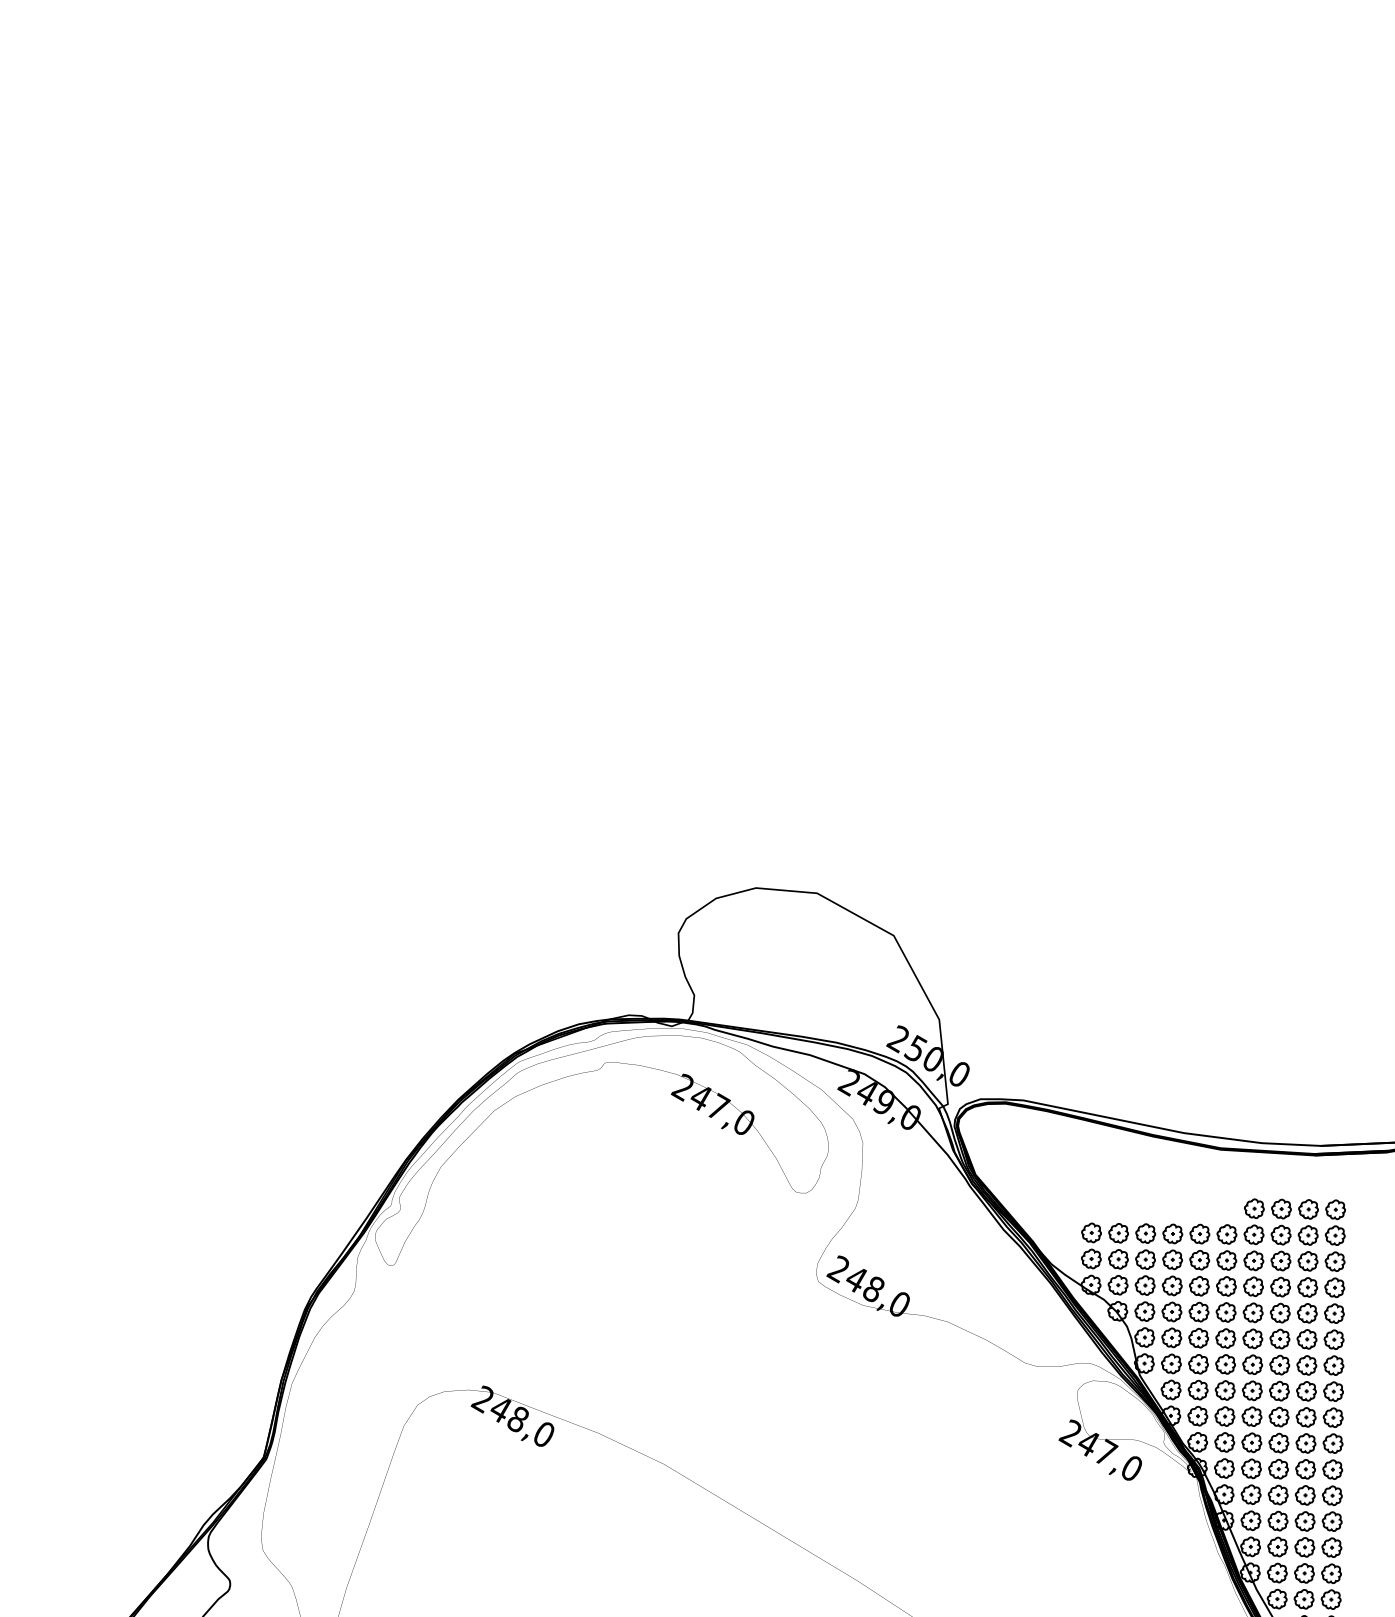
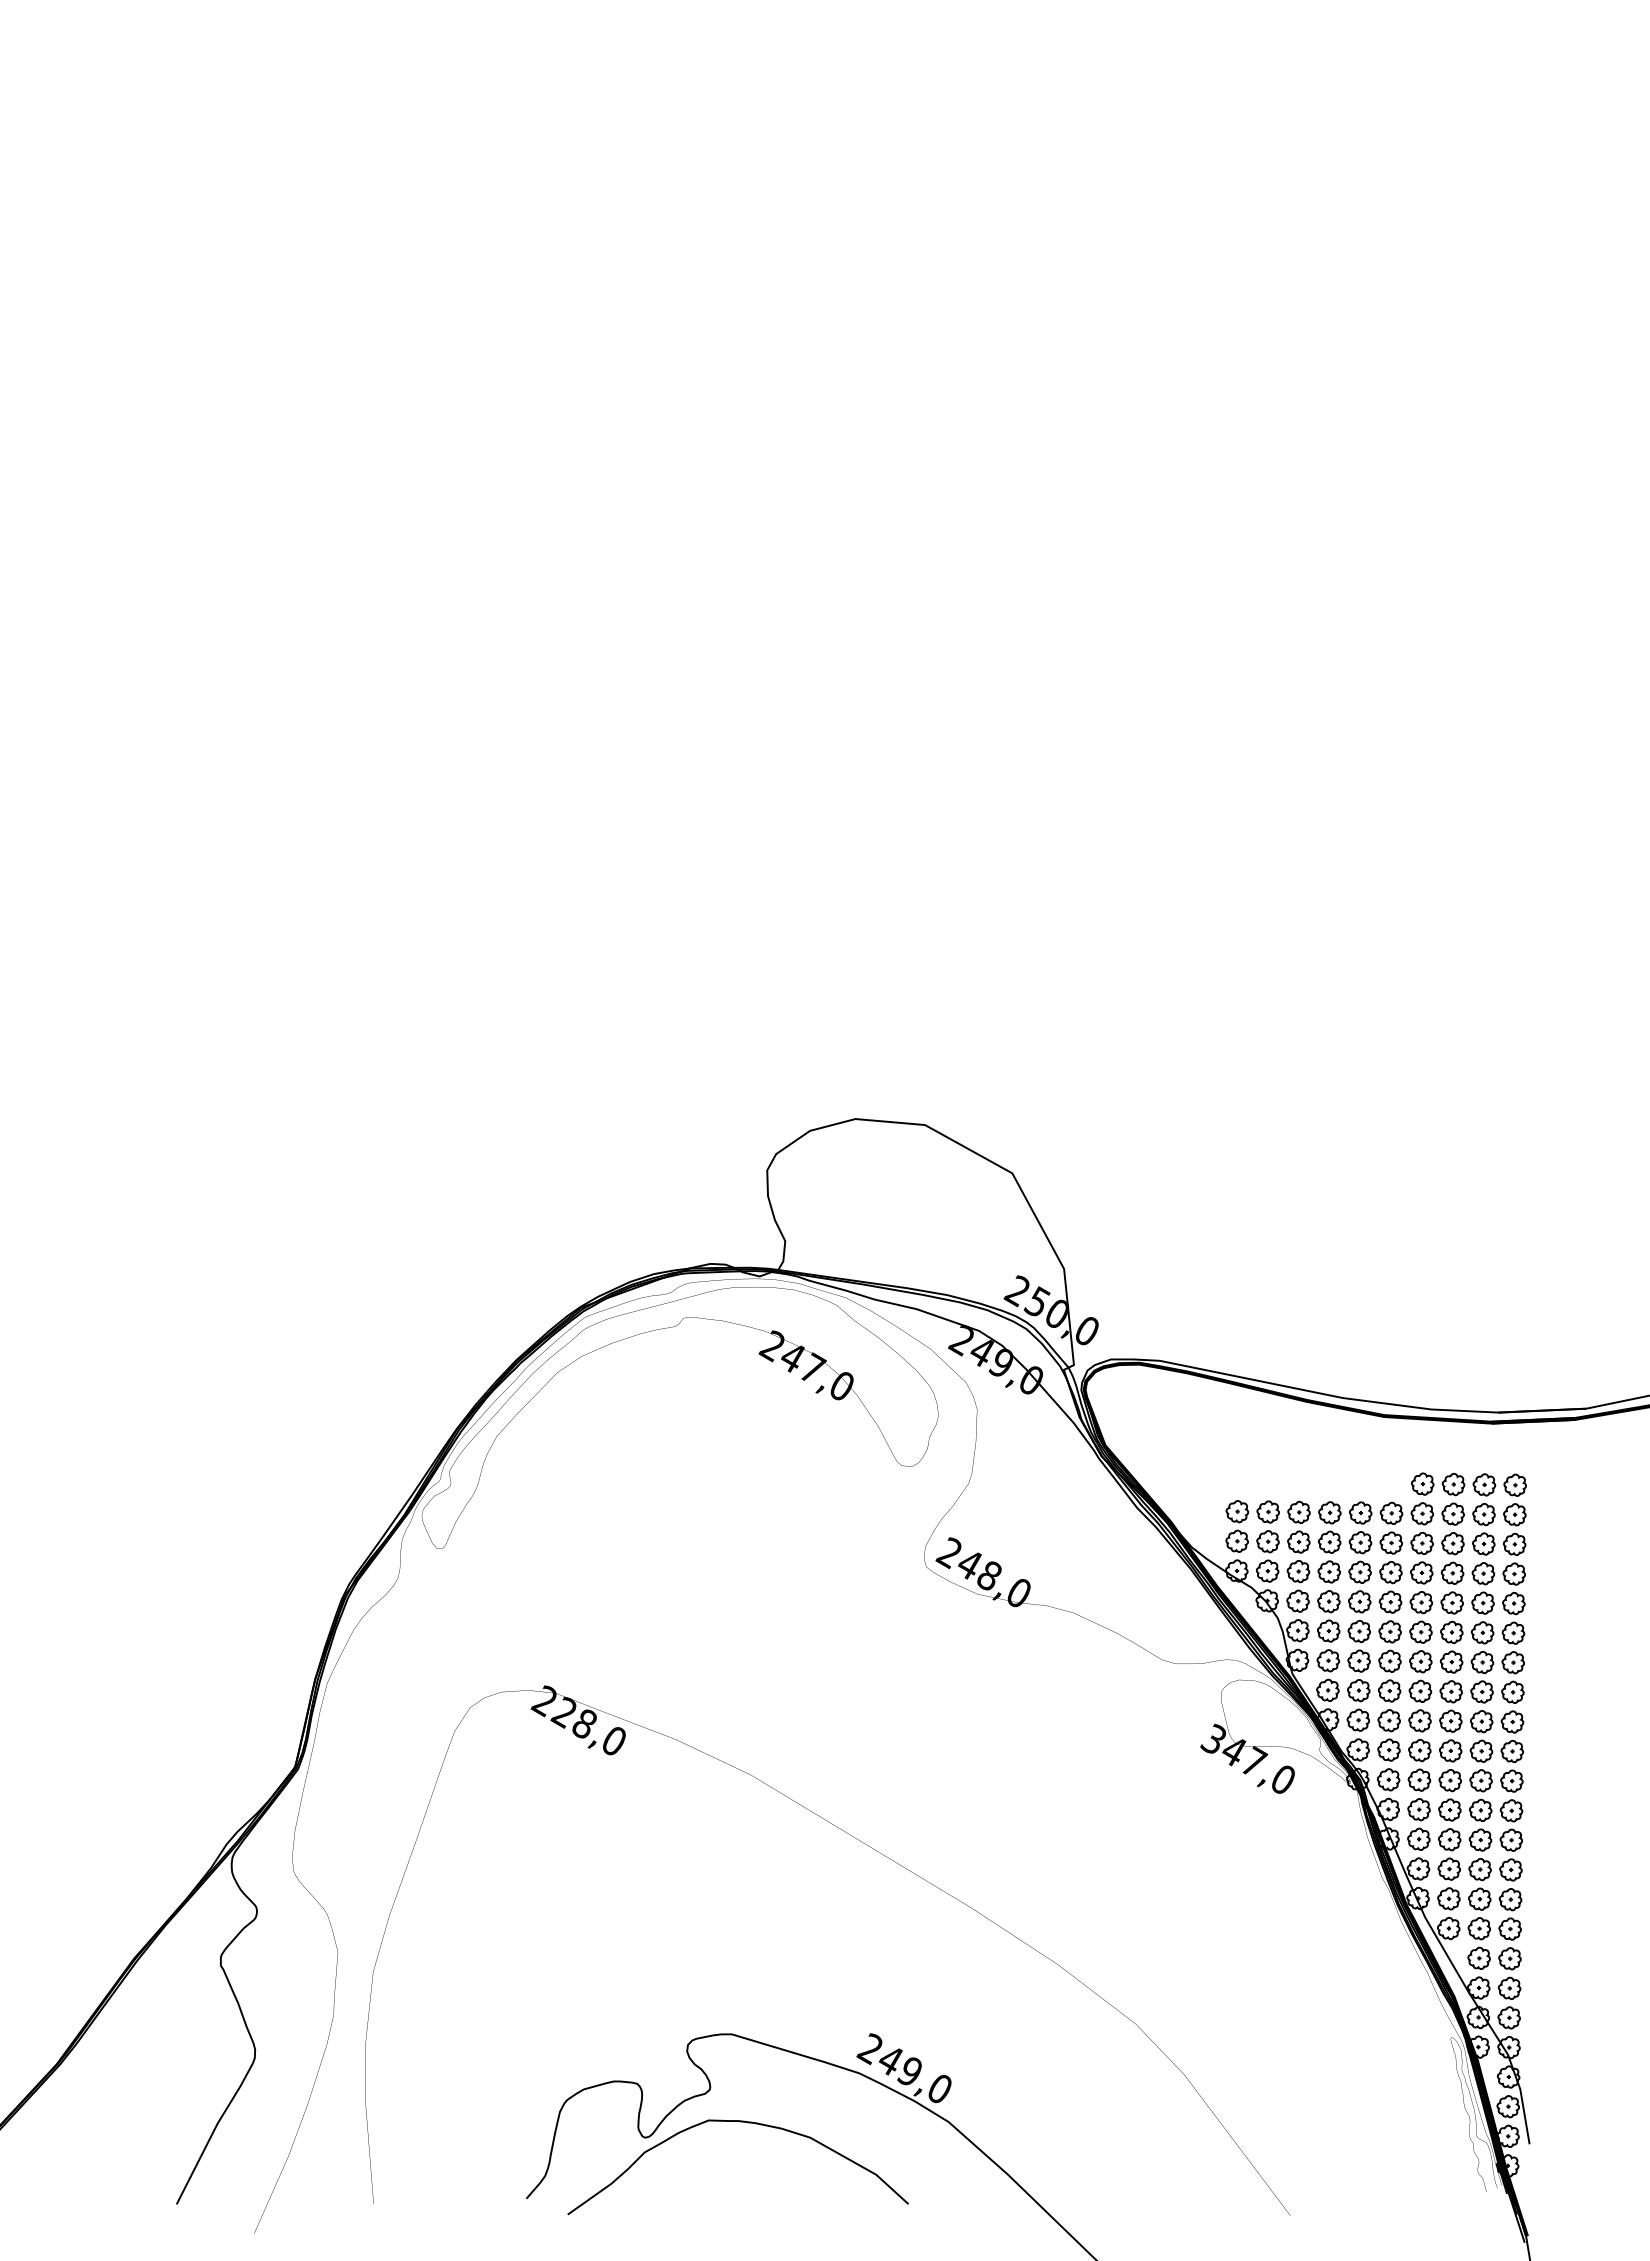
text: (499, 1409) -> (563, 1712), 248,0 -> 228,0
text: (1069, 1433) -> (1212, 1739), 247,0 -> 347,0

